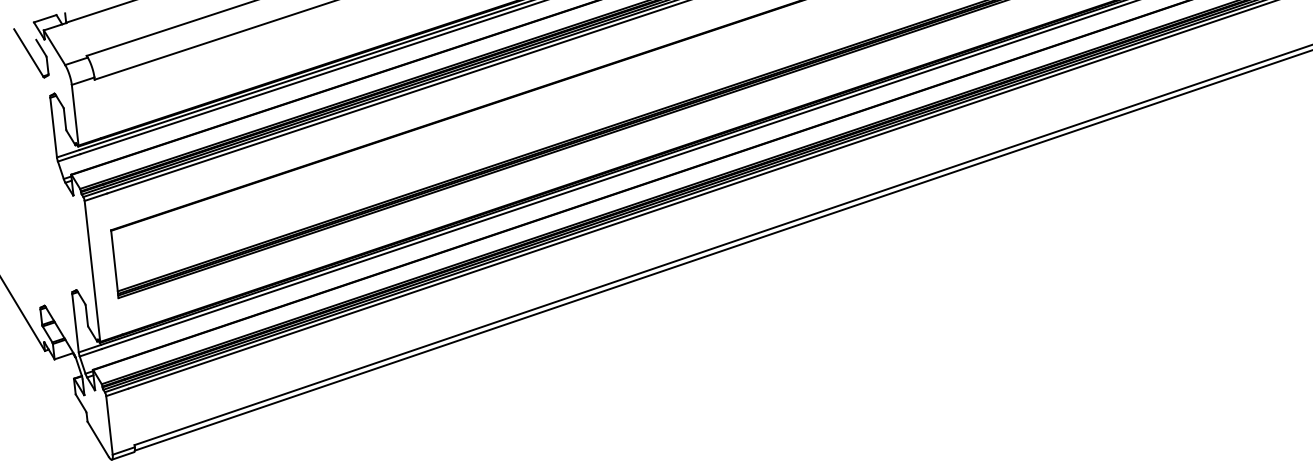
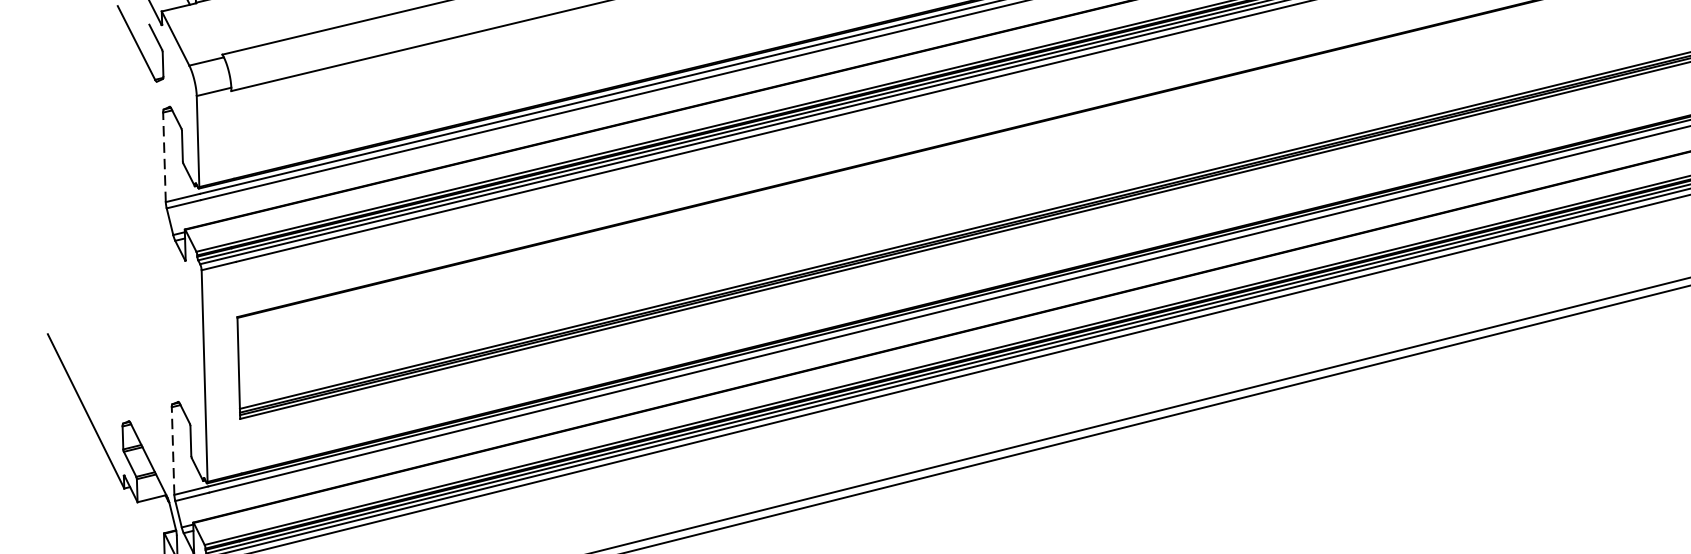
line: (53, 127) -> (164, 157), solid -> dashed
line: (75, 322) -> (173, 449), solid -> dashed

